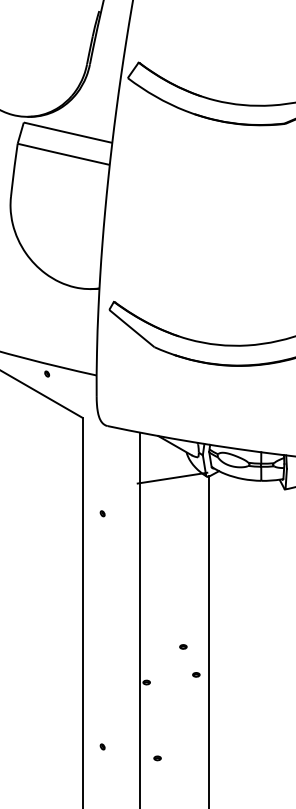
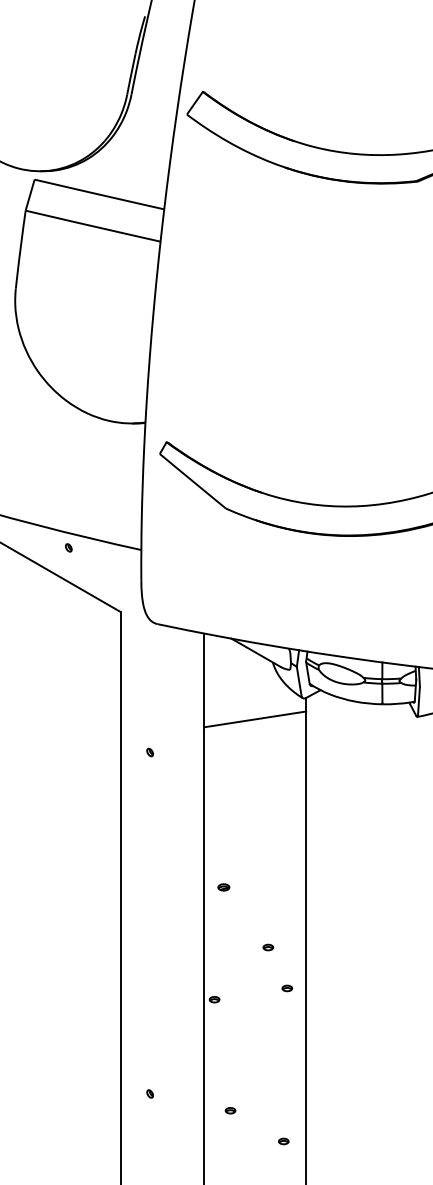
line: (172, 477) -> (255, 718), moved
part: (152, 605) -> (223, 886), added
part: (193, 779) -> (283, 1141), added

